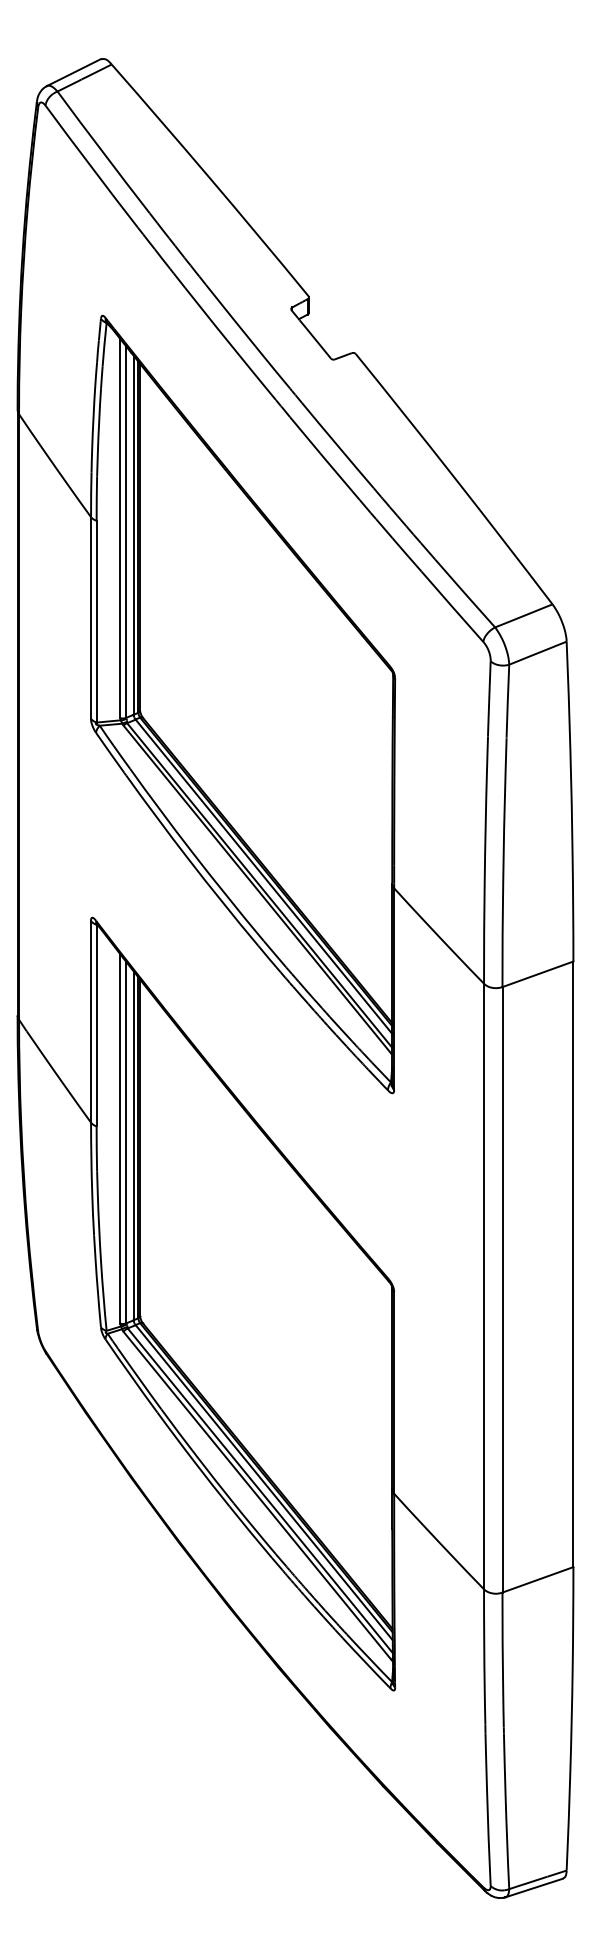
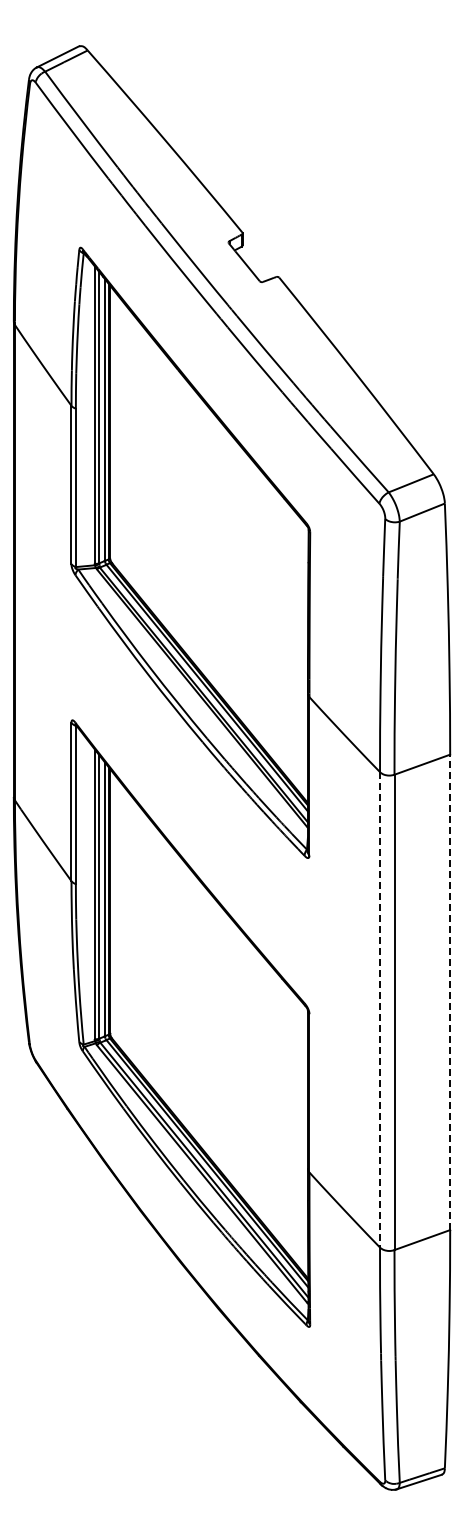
line: (573, 1264) -> (450, 992), solid -> dashed
line: (484, 1286) -> (380, 1009), solid -> dashed

